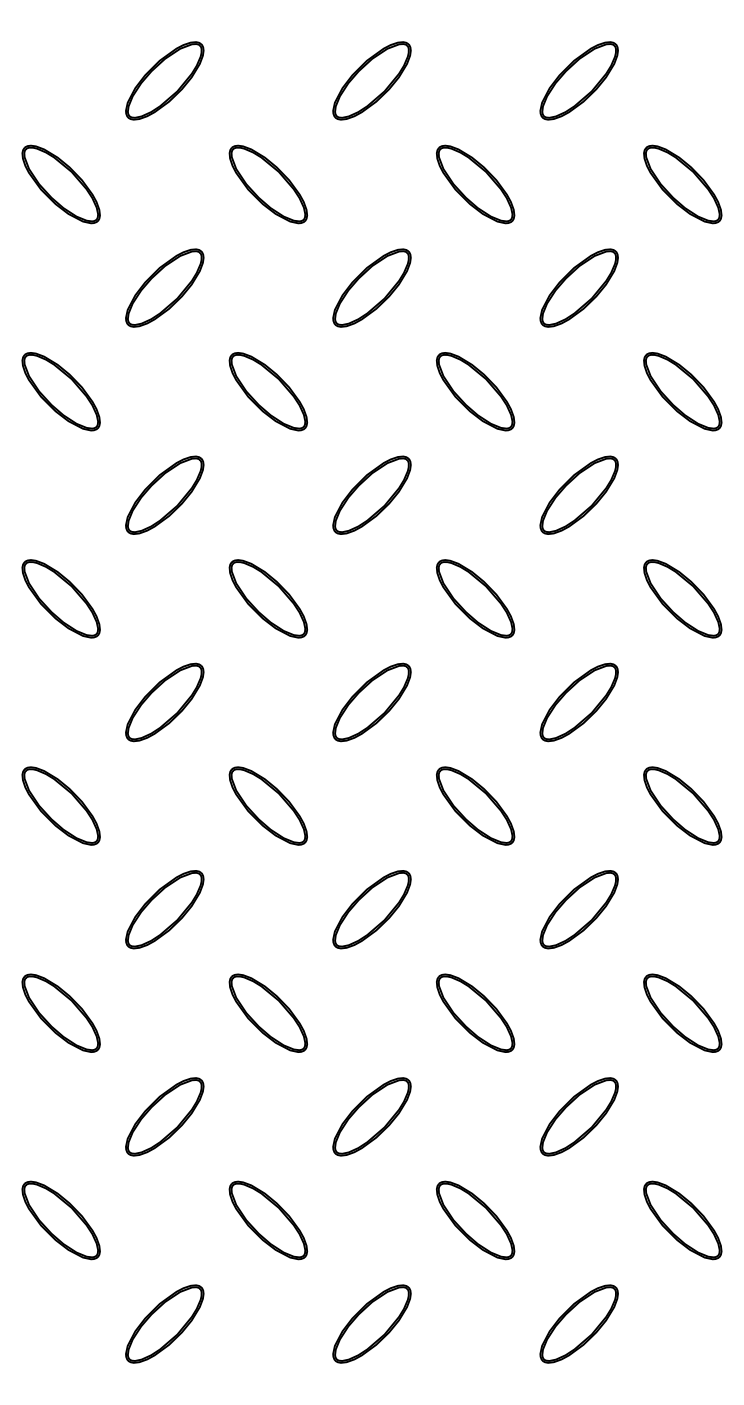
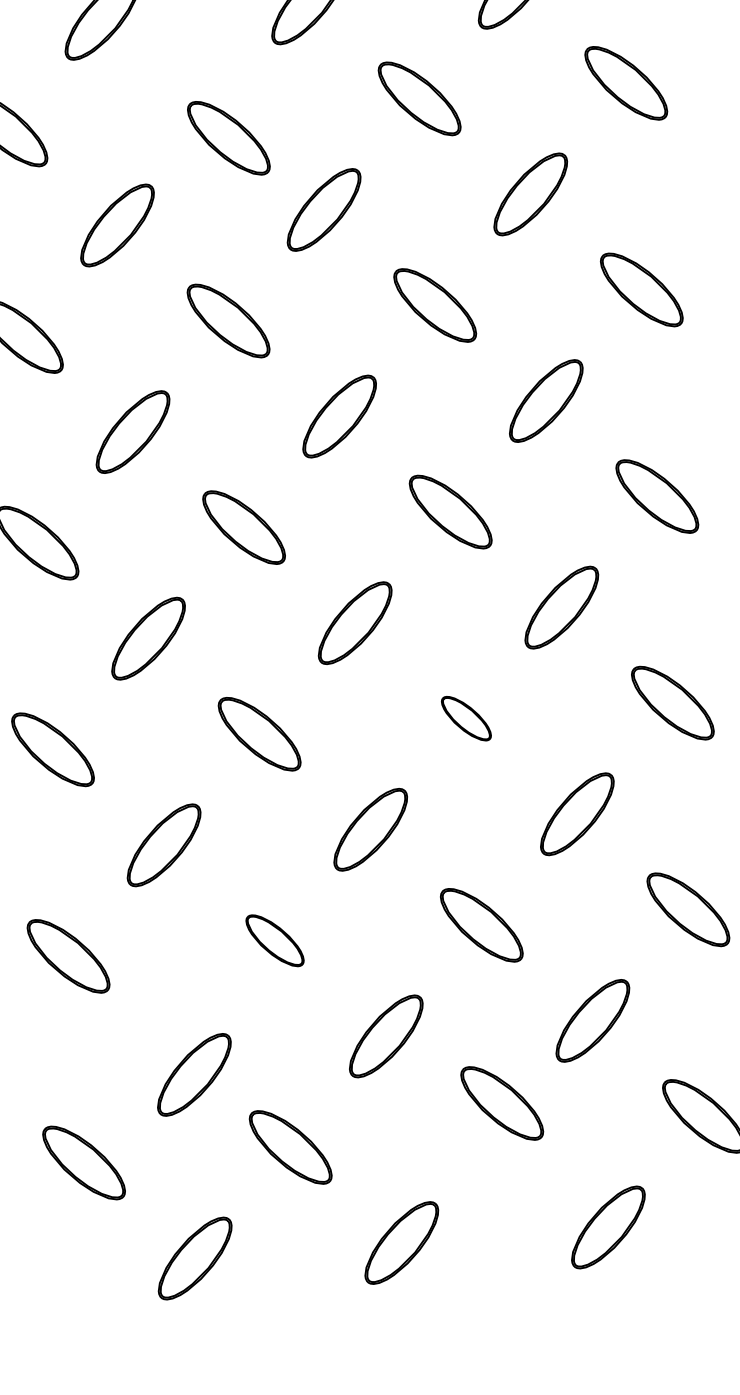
part: (268, 184) -> (228, 138), moved
part: (475, 805) -> (466, 718), size x0.6
part: (267, 1012) -> (274, 940), size x0.7
part: (164, 1116) -> (194, 1074), moved
part: (475, 1220) -> (502, 1103), moved

